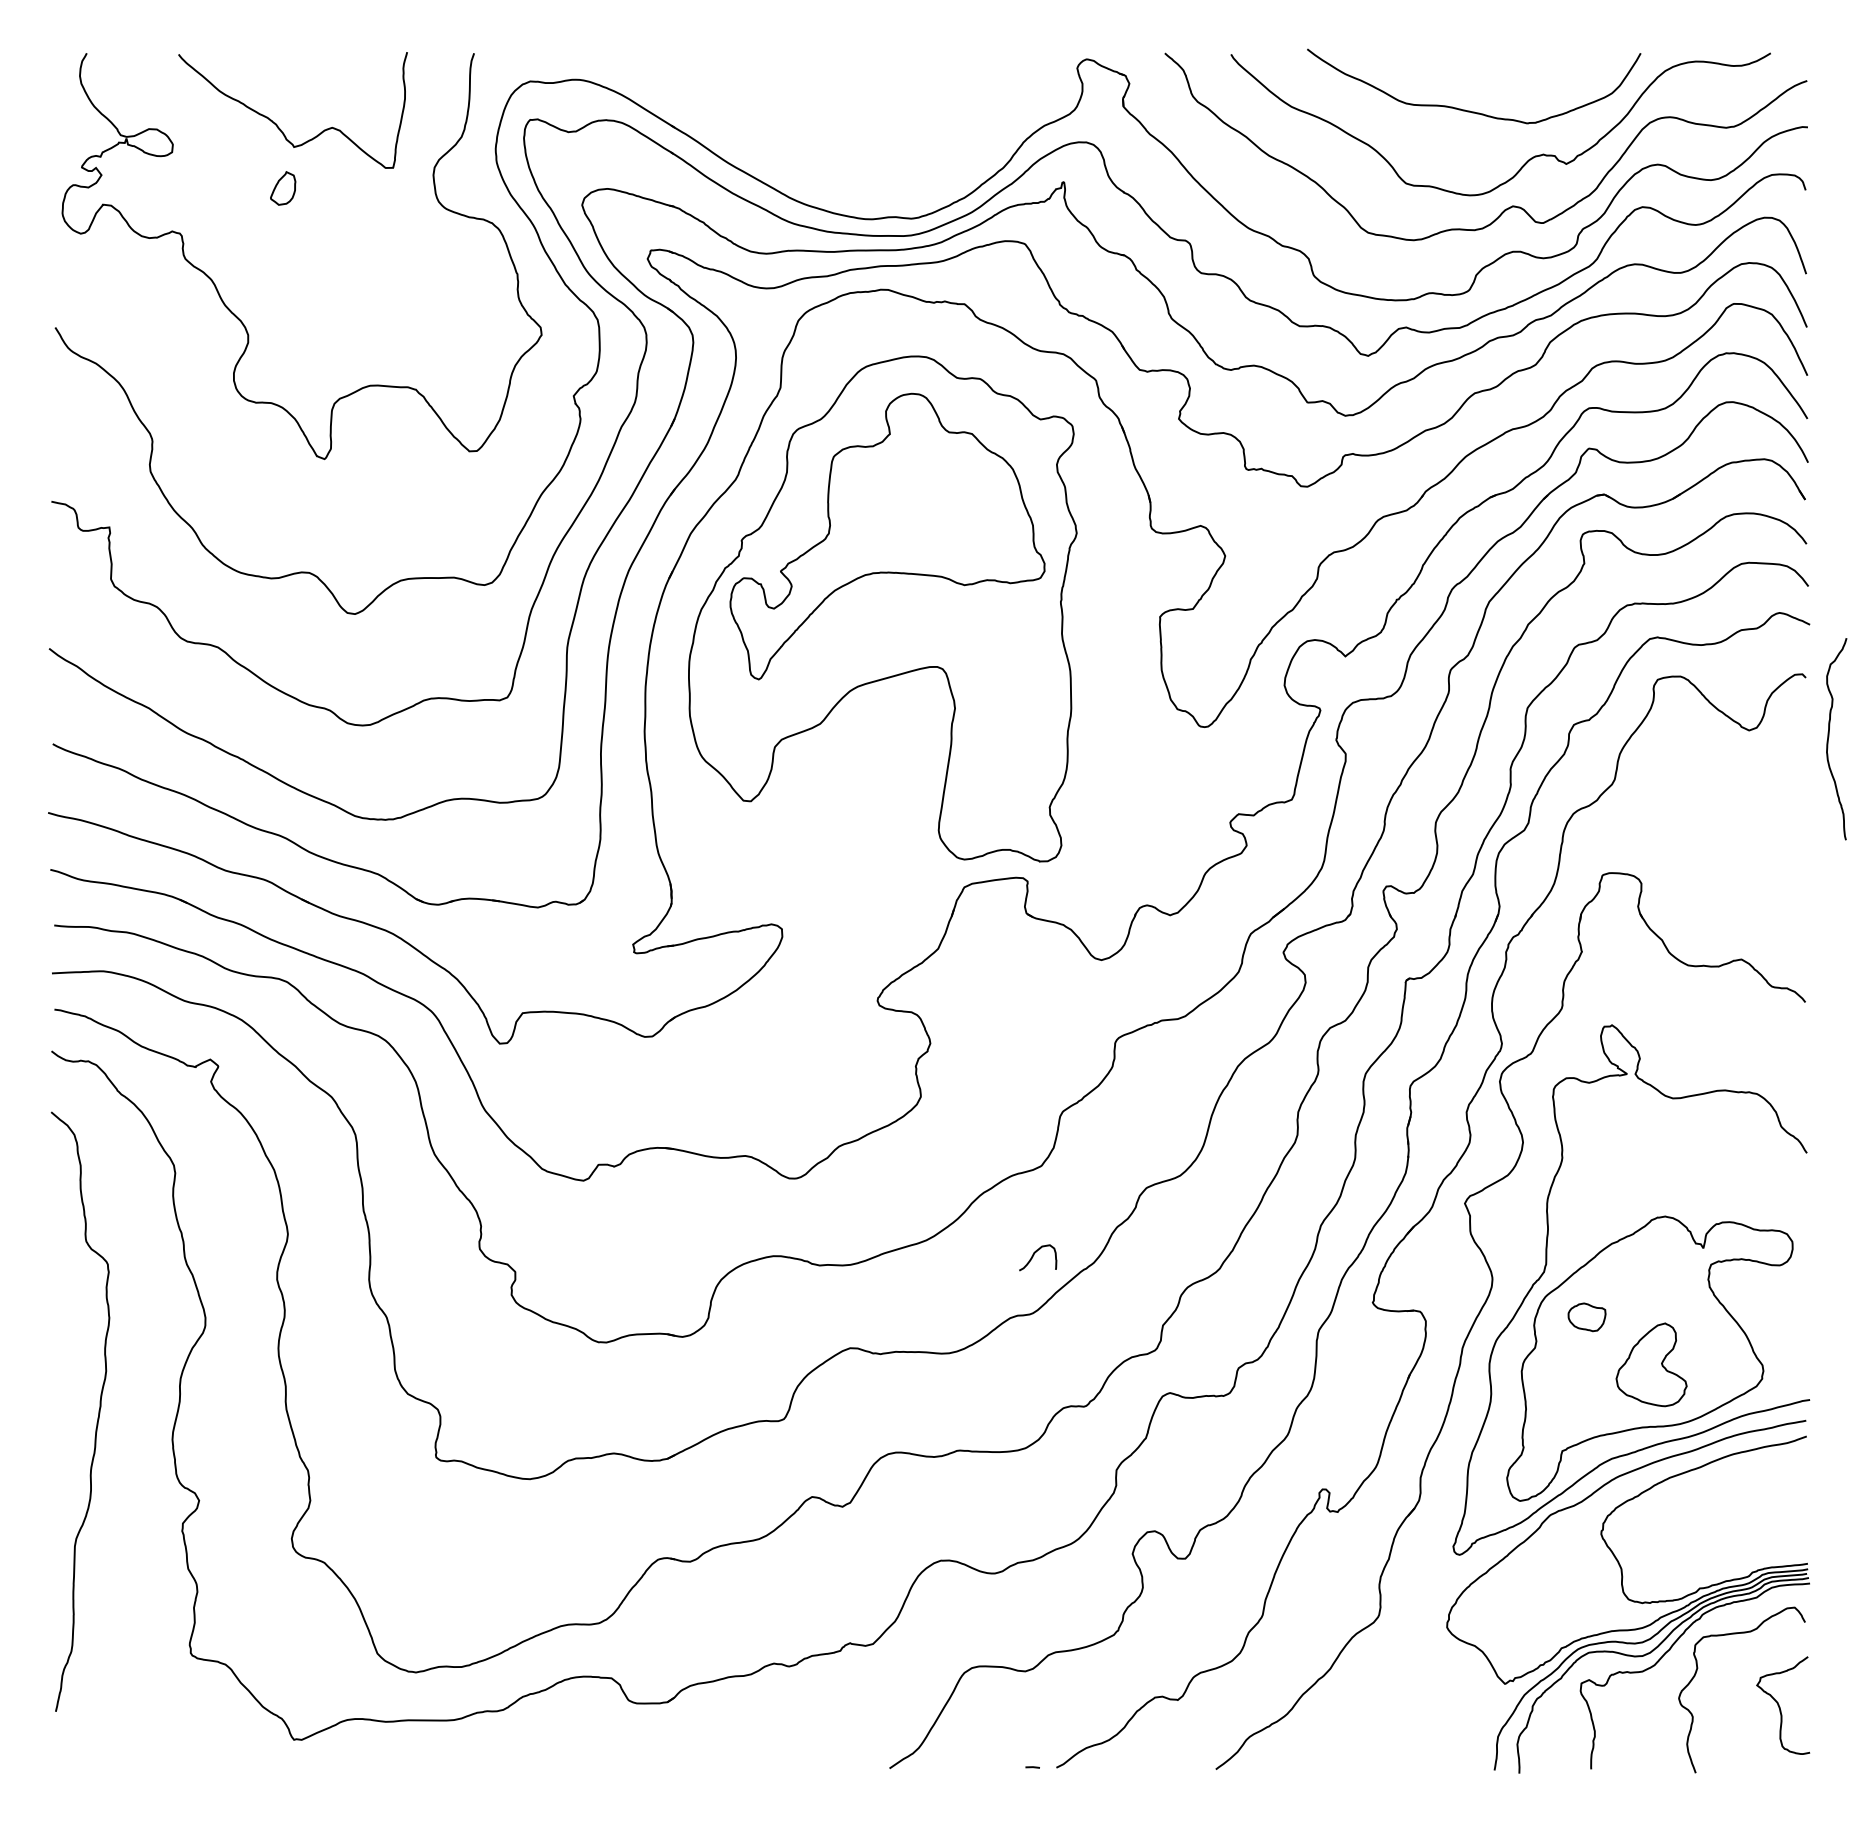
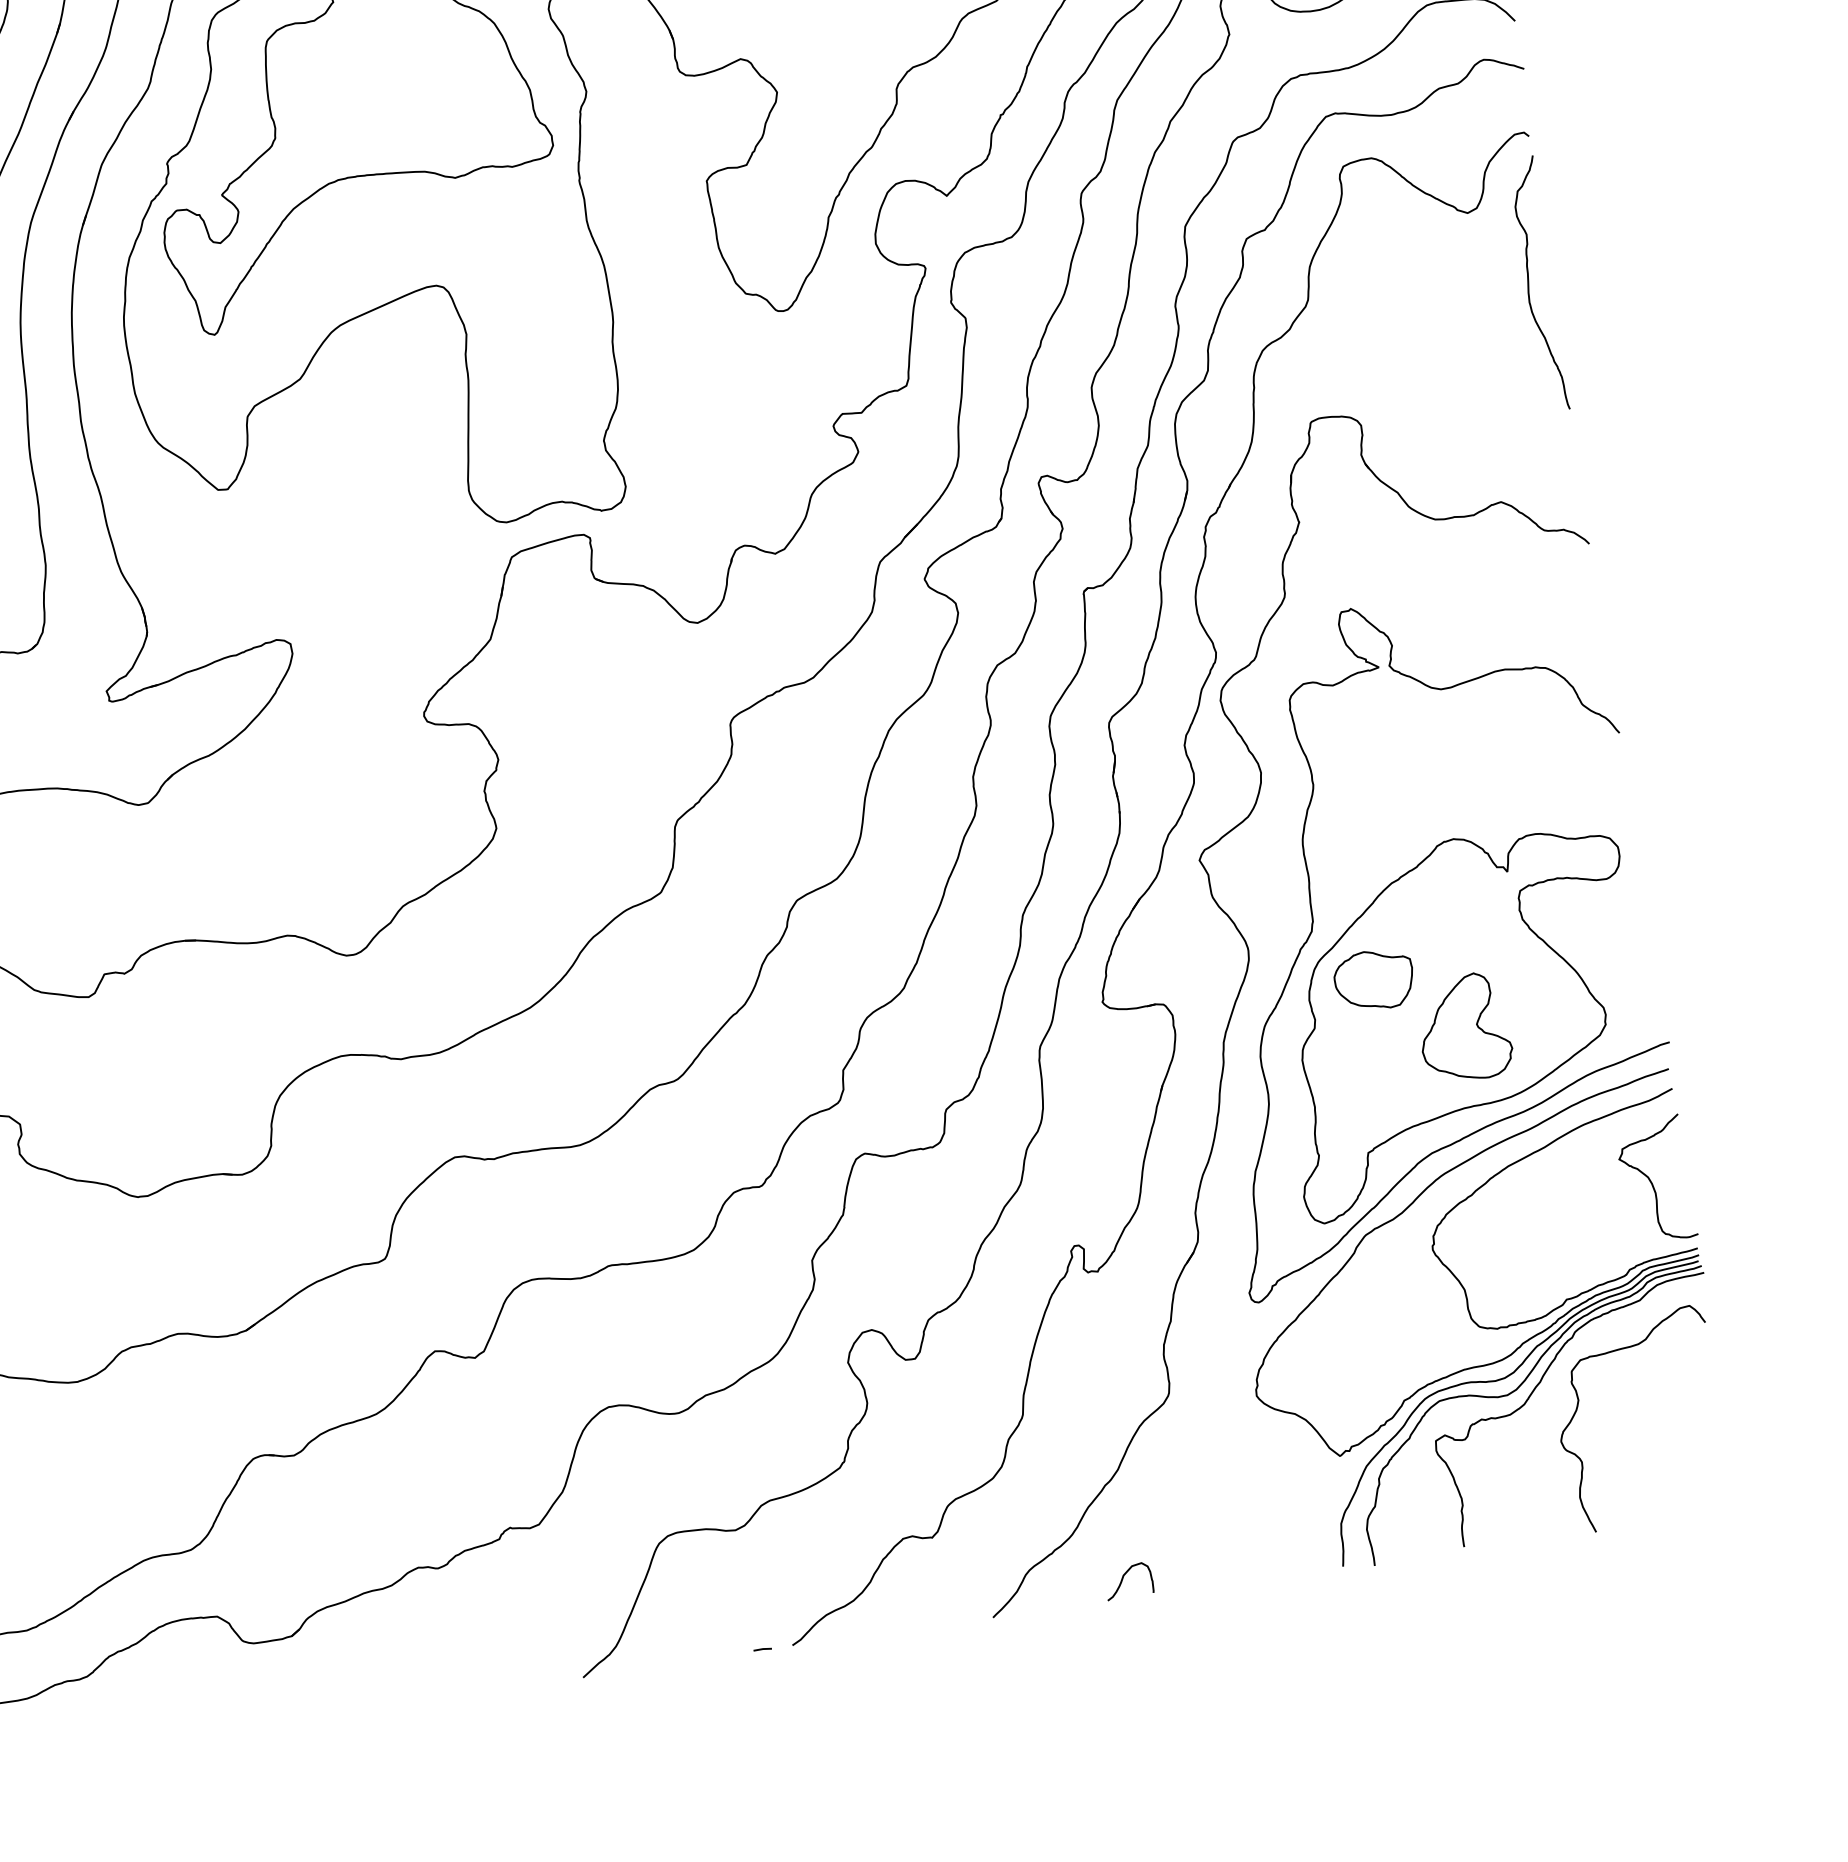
curve: (1829, 737) -> (1529, 283), moved
curve: (1034, 1255) -> (1124, 1578), moved
part: (1586, 1317) -> (1373, 980), size x1.67
curve: (1780, 1706) -> (1652, 1181), moved

